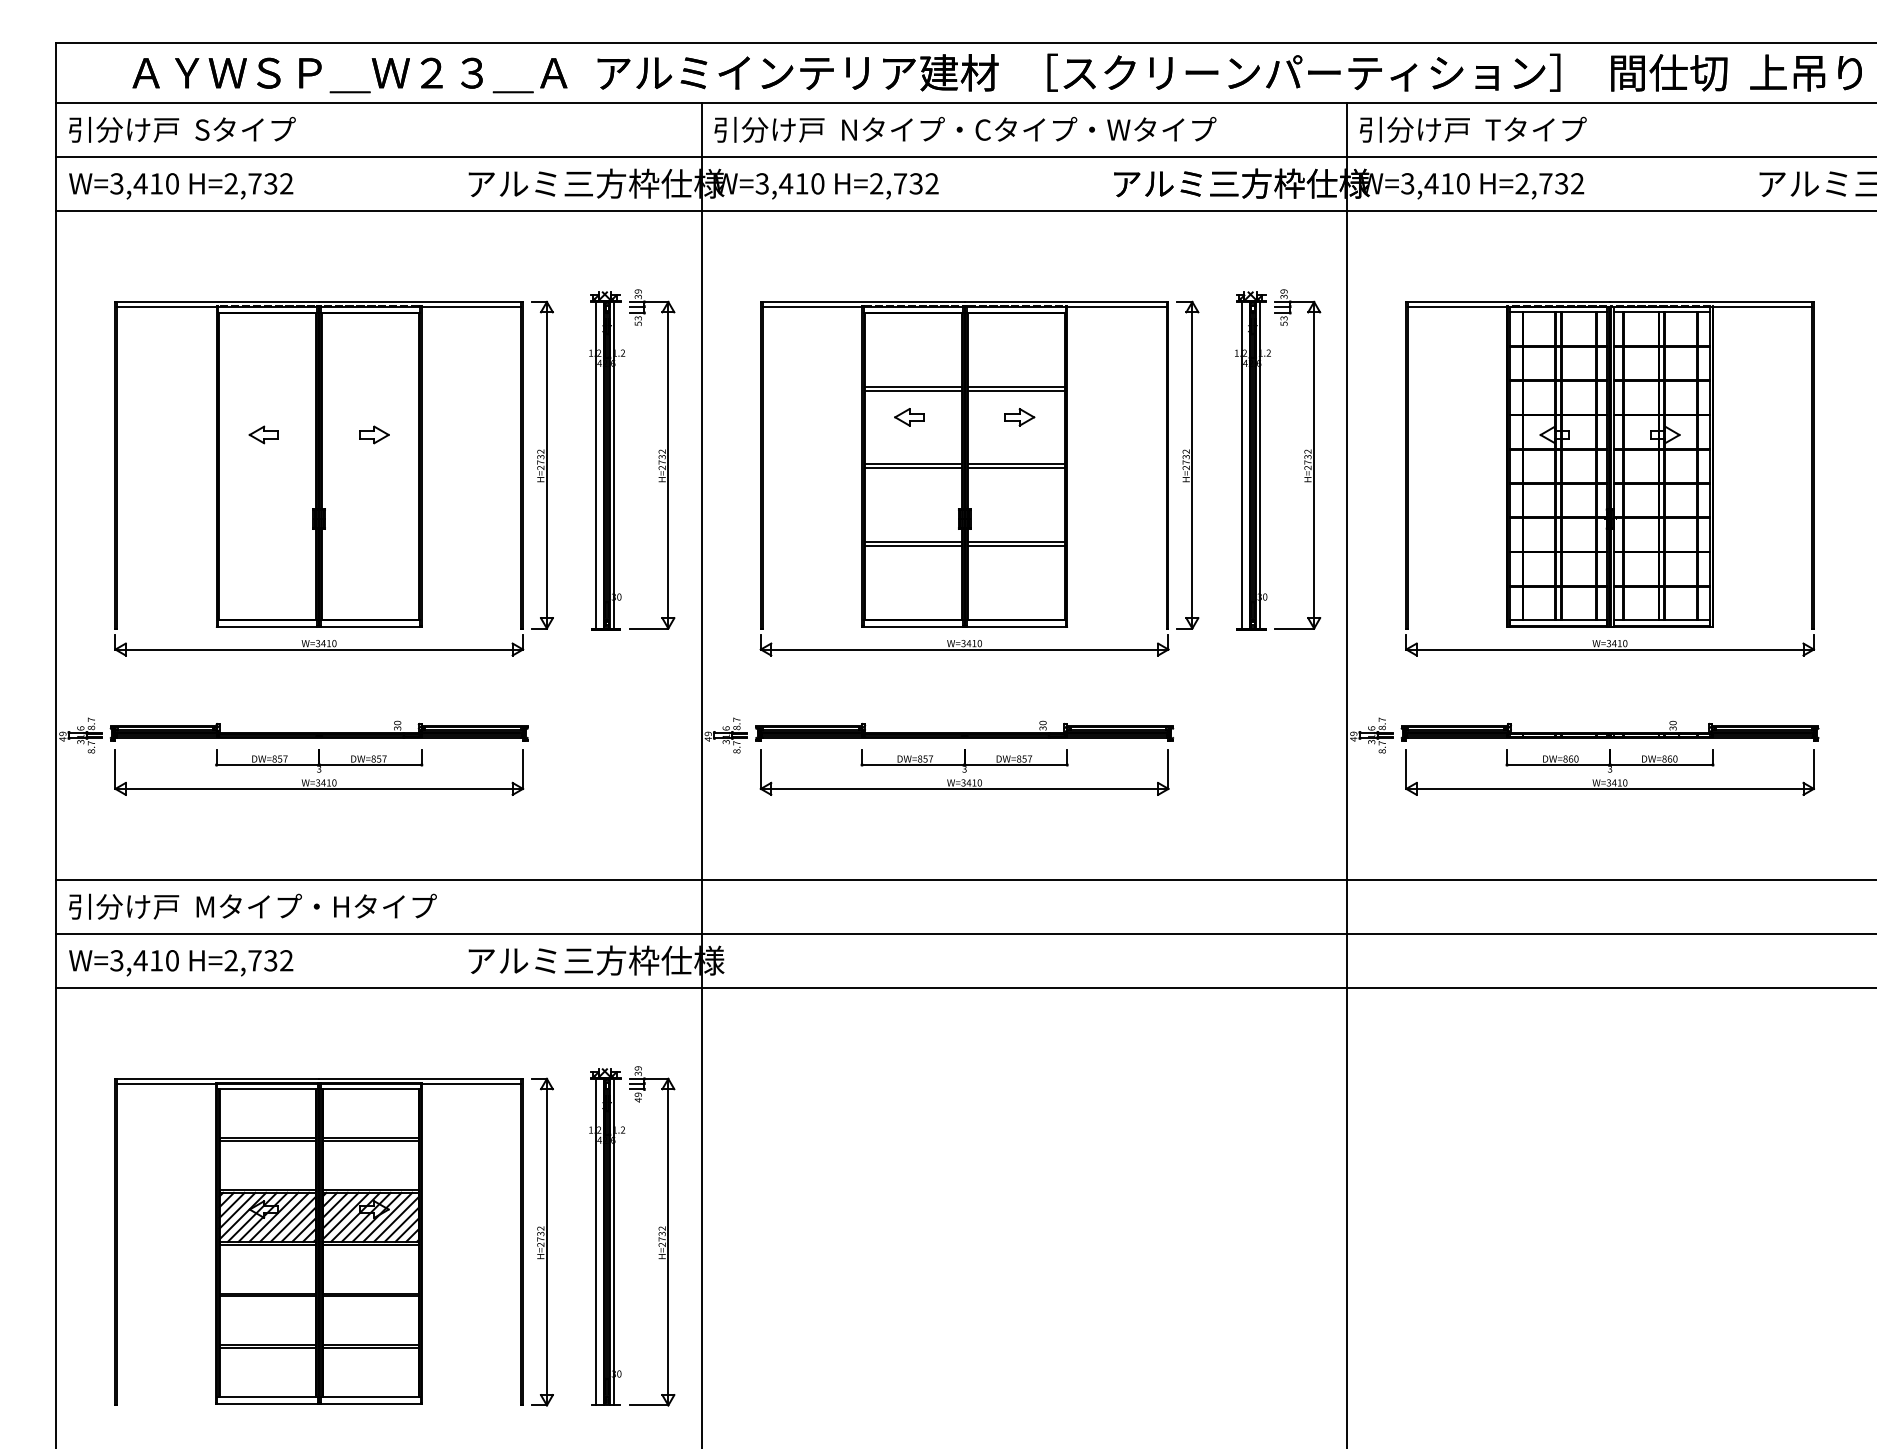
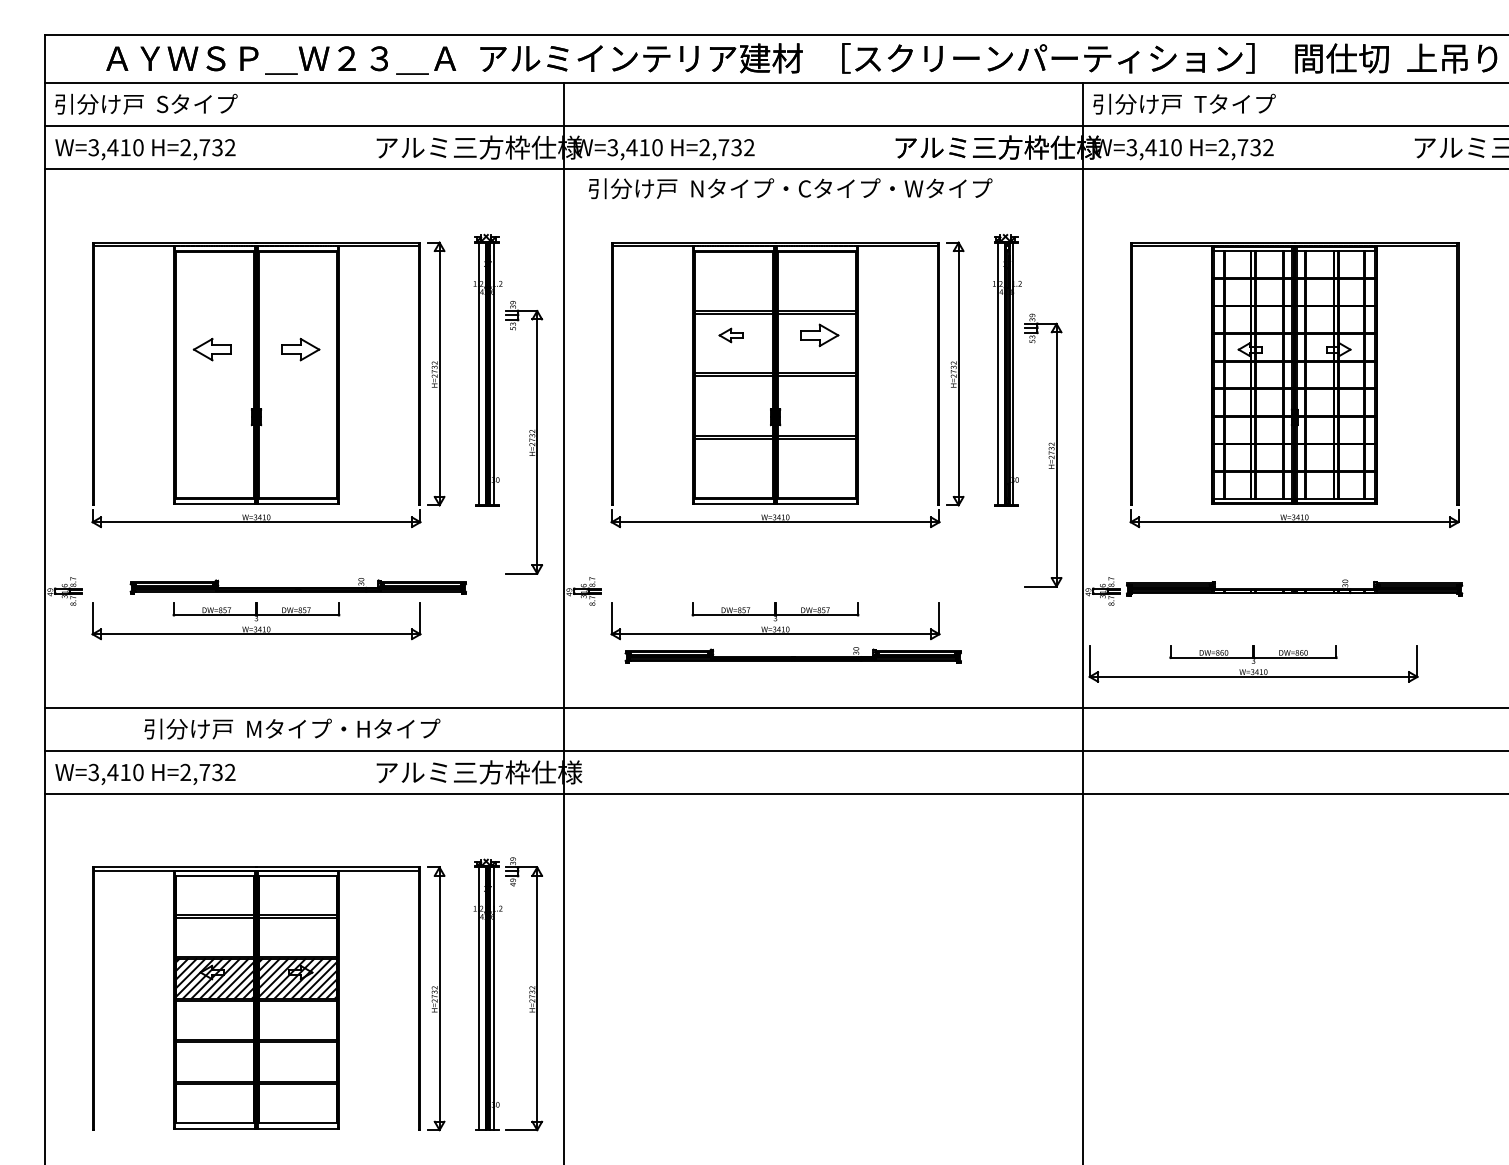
text: (965, 129) -> (790, 188), moved
part: (1019, 417) -> (819, 335), size x1.6
part: (263, 434) -> (211, 349), size x1.6
part: (374, 434) -> (300, 349), size x1.6
part: (658, 458) -> (529, 436), moved
part: (1304, 458) -> (1048, 449), moved
part: (318, 730) -> (297, 585), moved
part: (964, 730) -> (793, 654), moved
part: (1609, 772) -> (1253, 663), moved
text: (252, 906) -> (292, 728), moved

